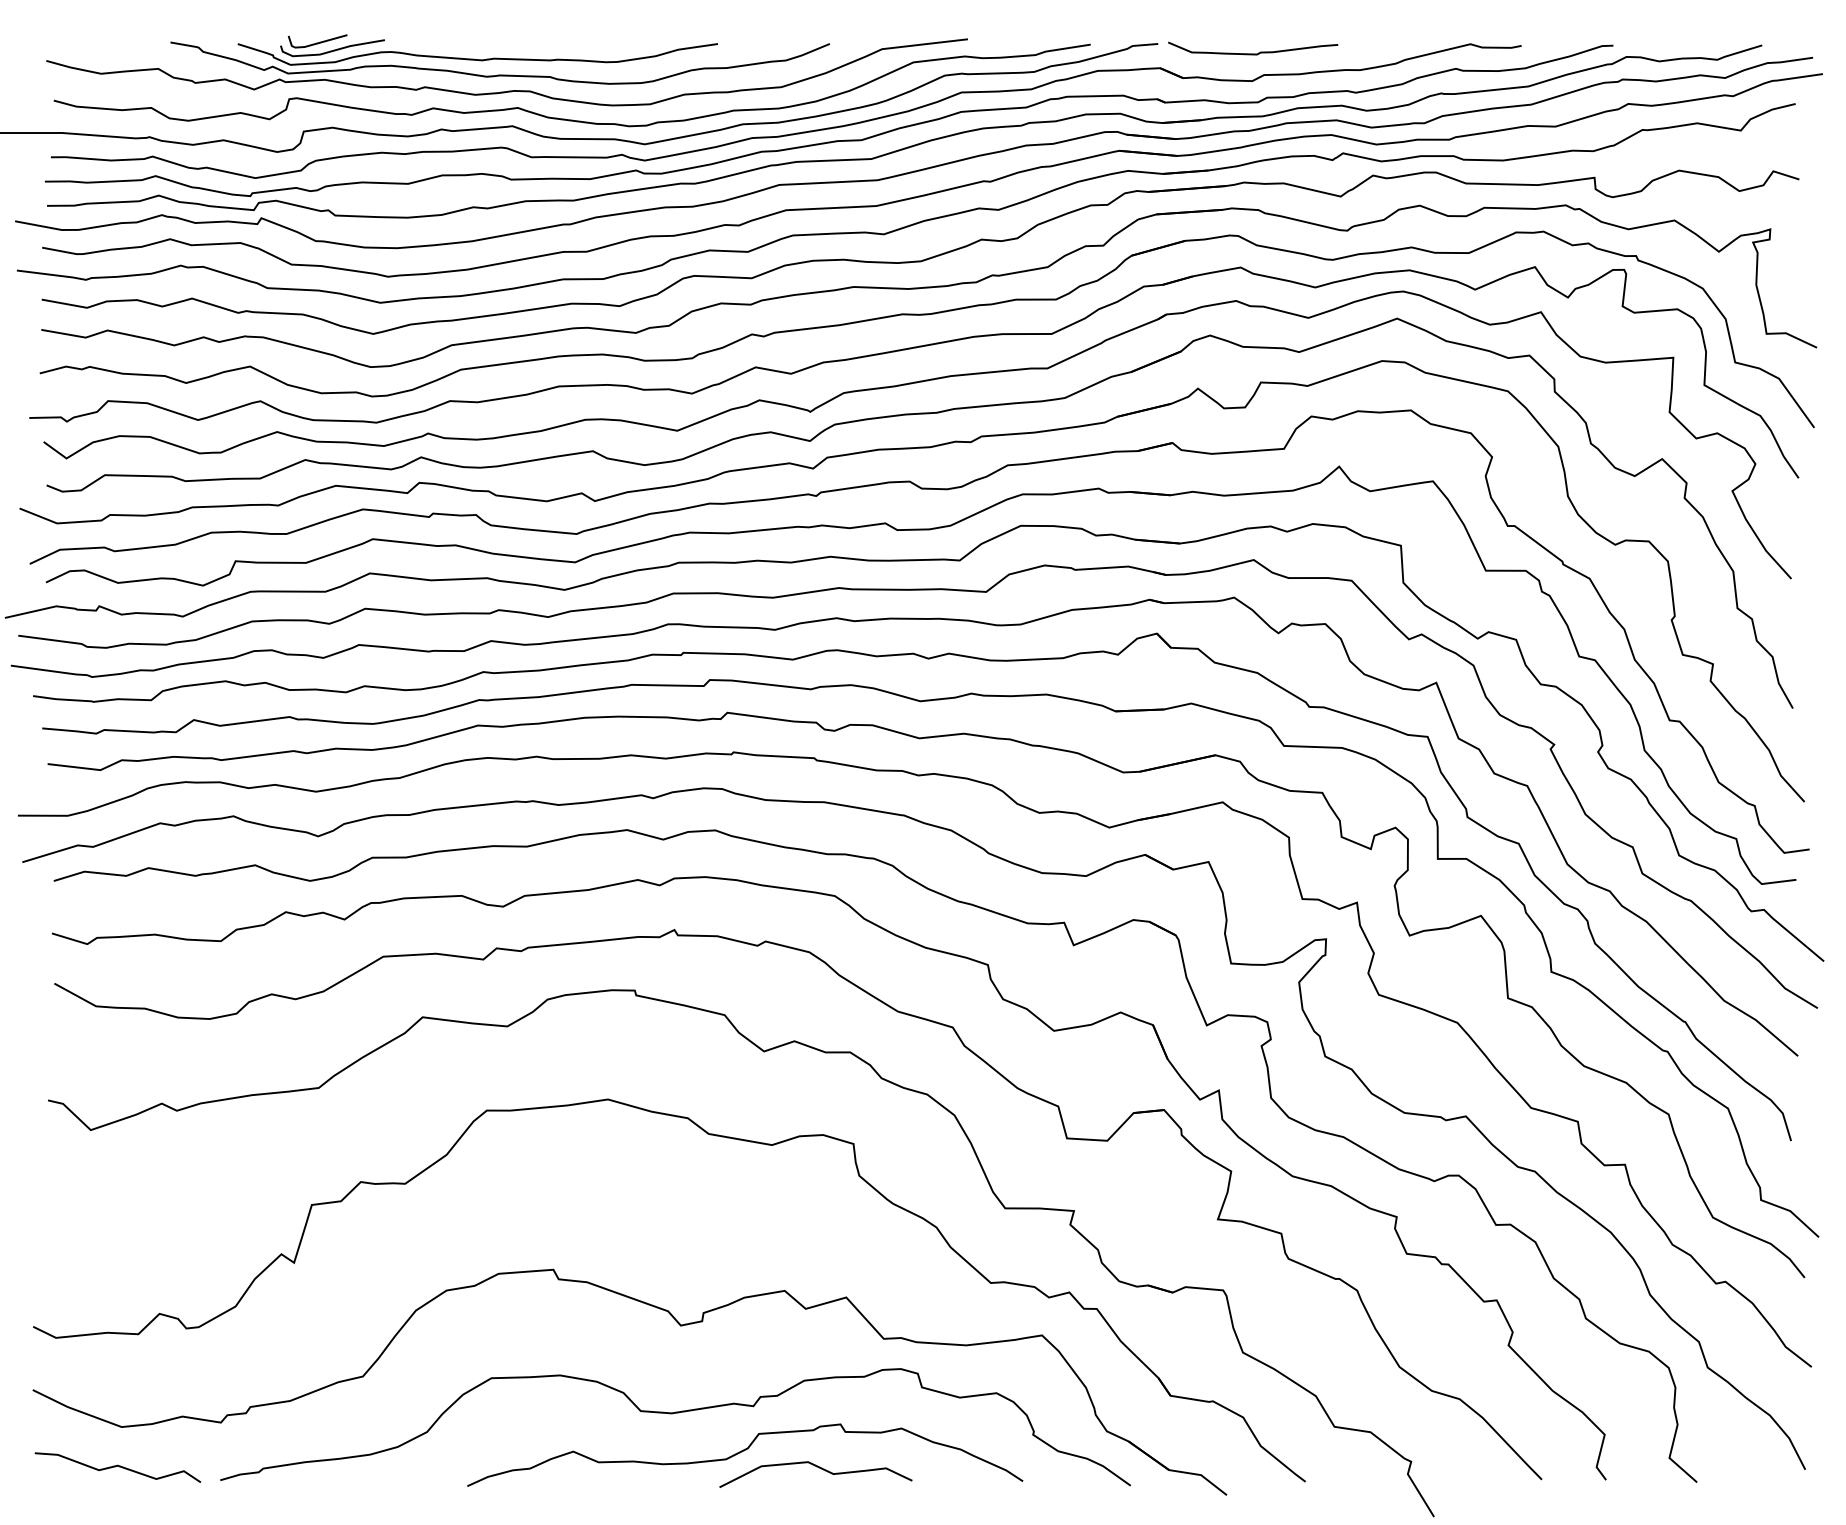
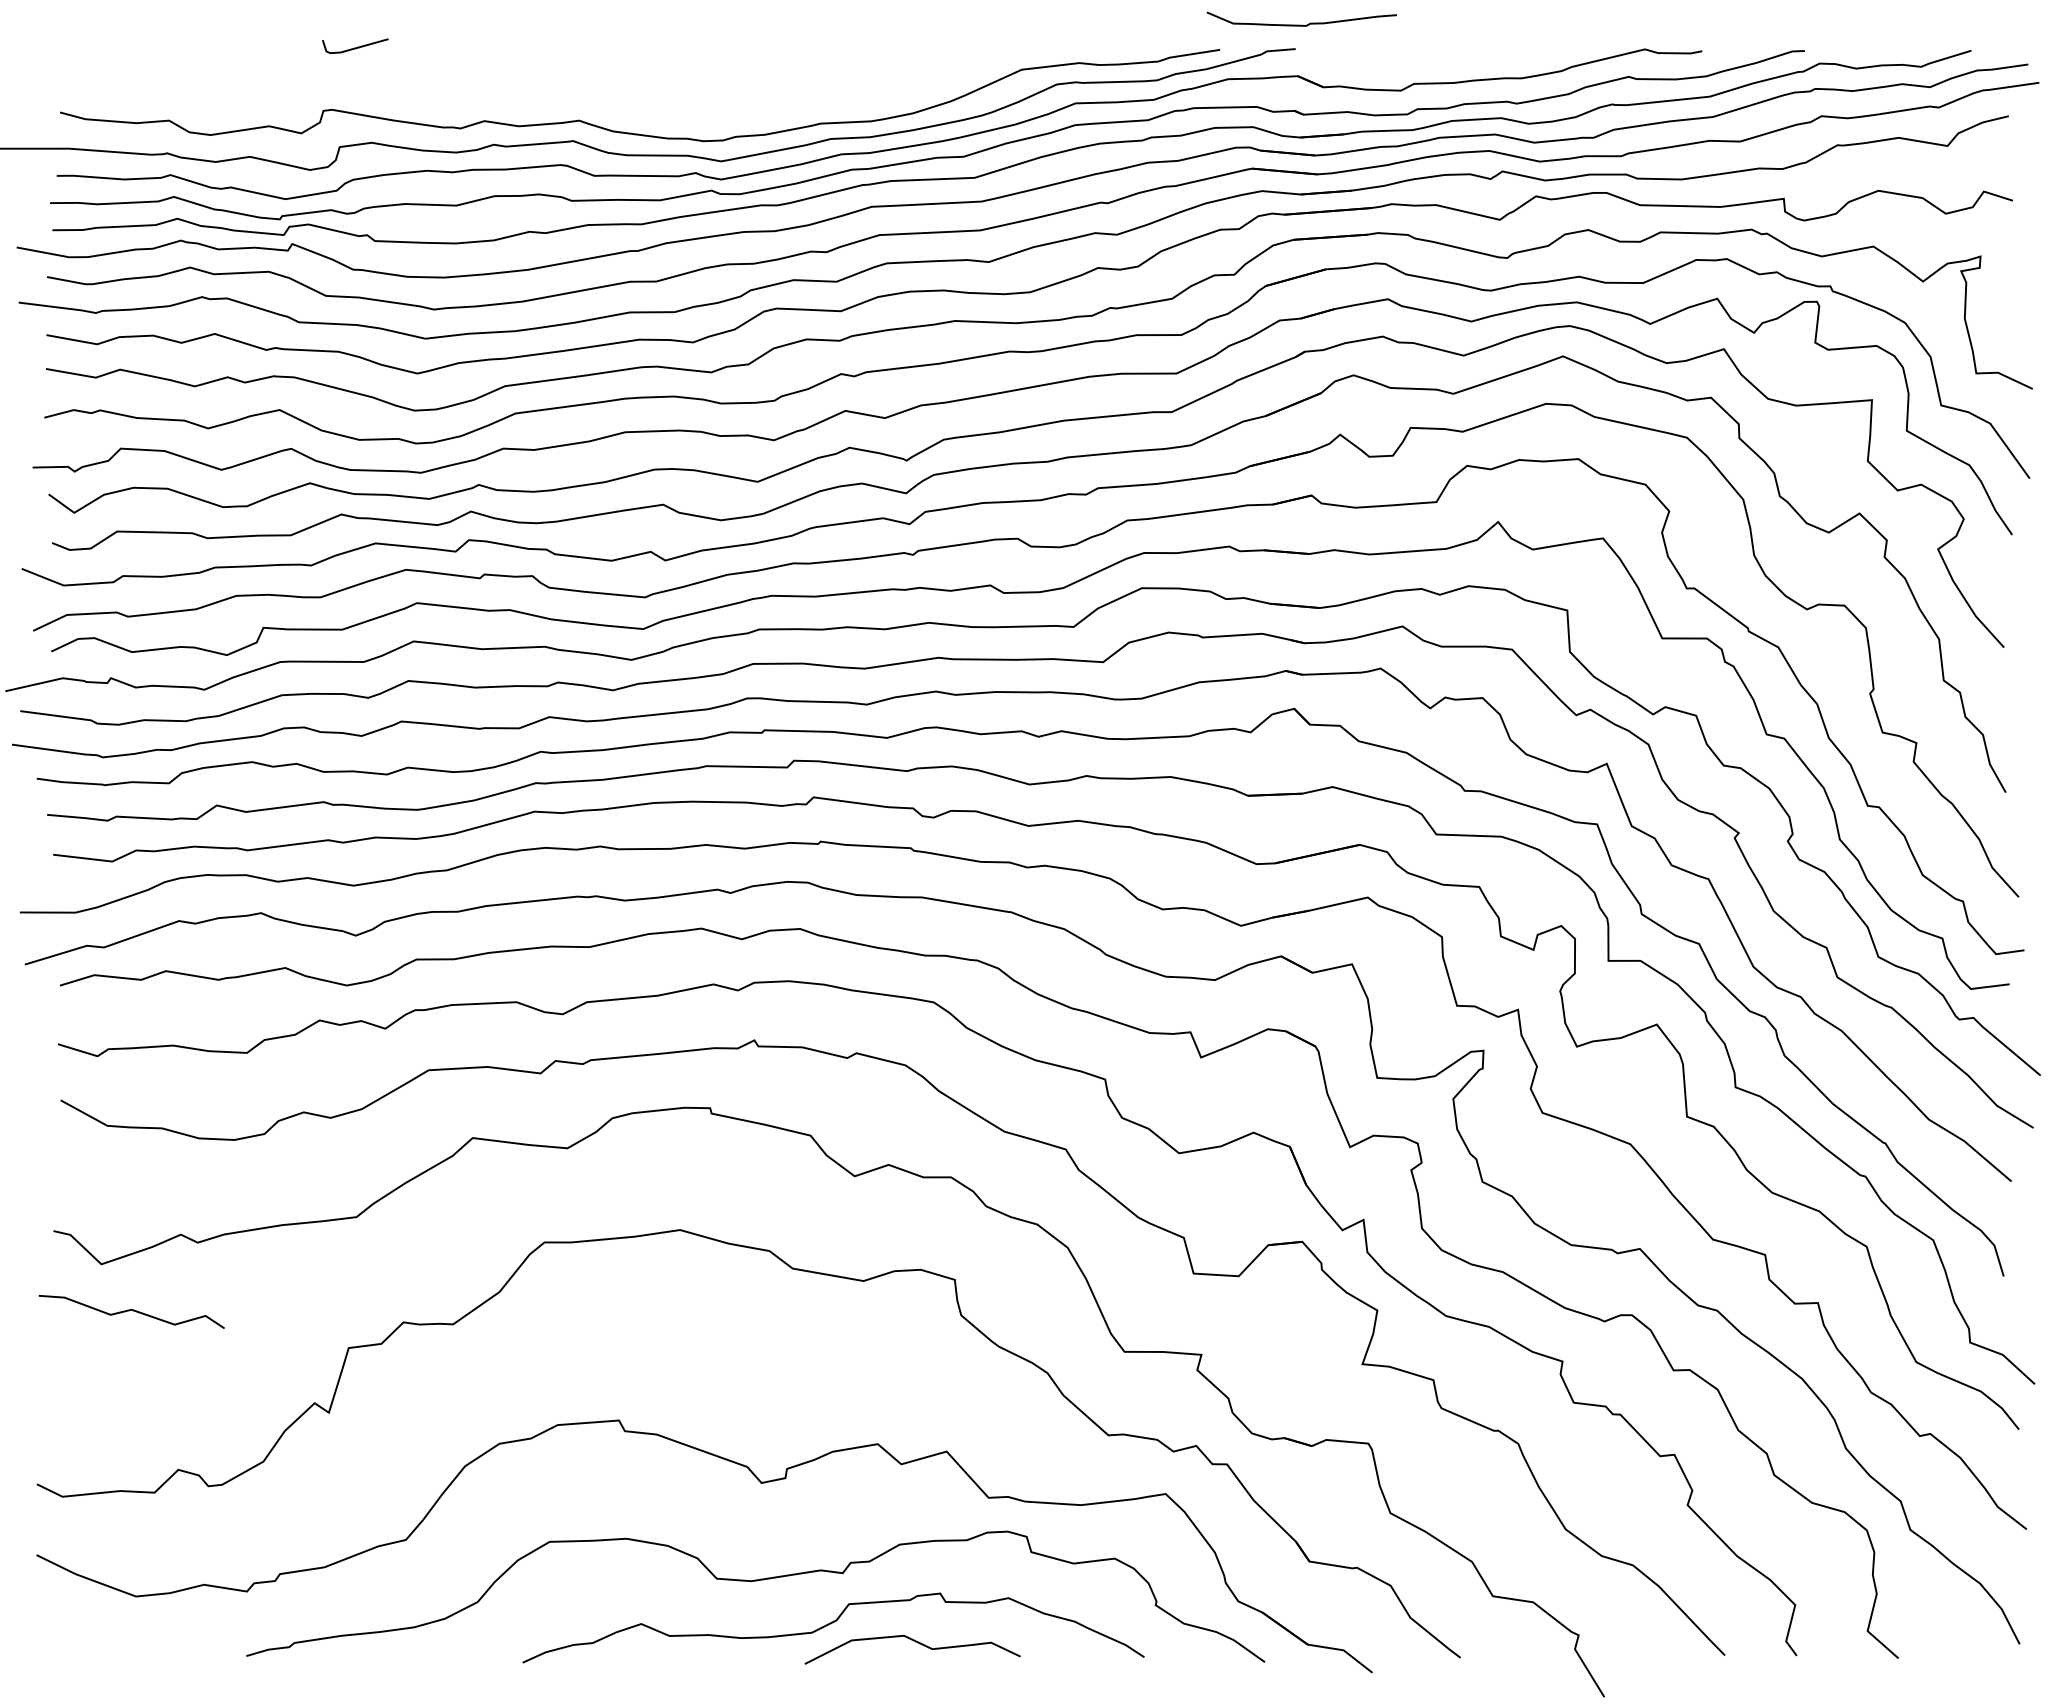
curve: (1252, 53) -> (1301, 24), moved
part: (506, 72) -> (566, 80), removed
curve: (117, 1466) -> (131, 1310), moved

